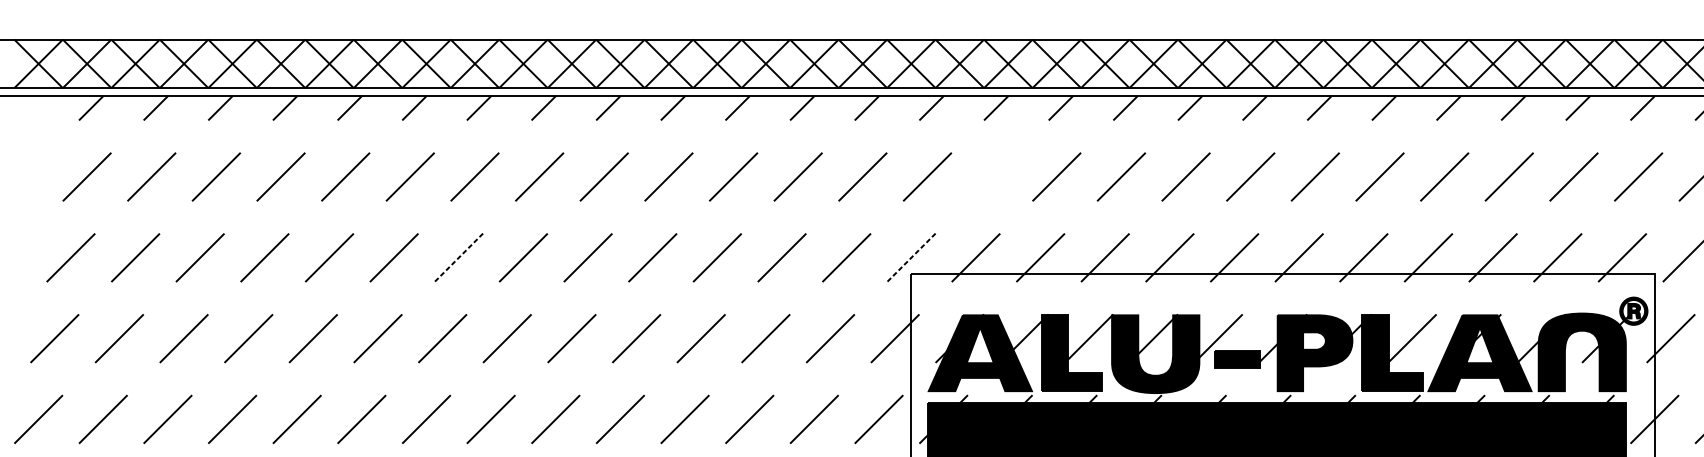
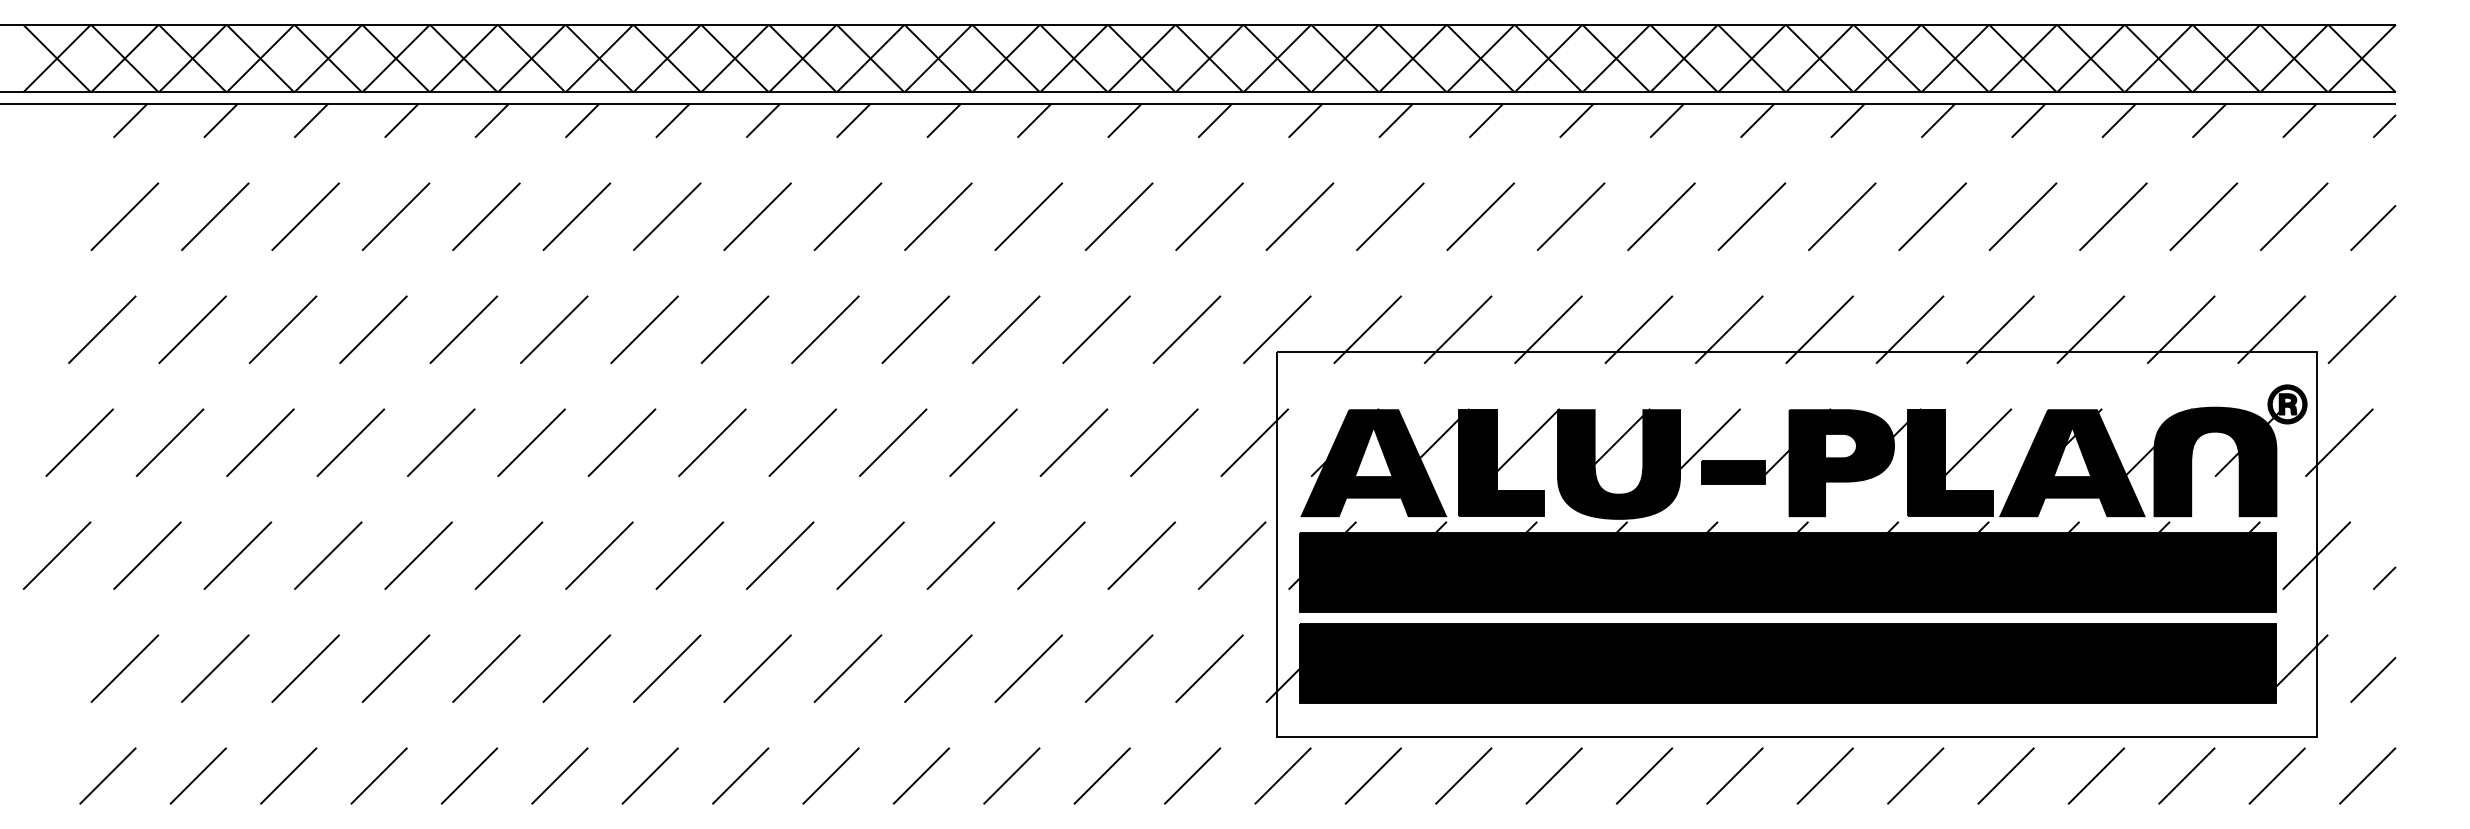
line: (992, 176) -> (1390, 216), added
line: (458, 257) -> (644, 329), dashed -> solid
line: (911, 257) -> (1277, 329), dashed -> solid

